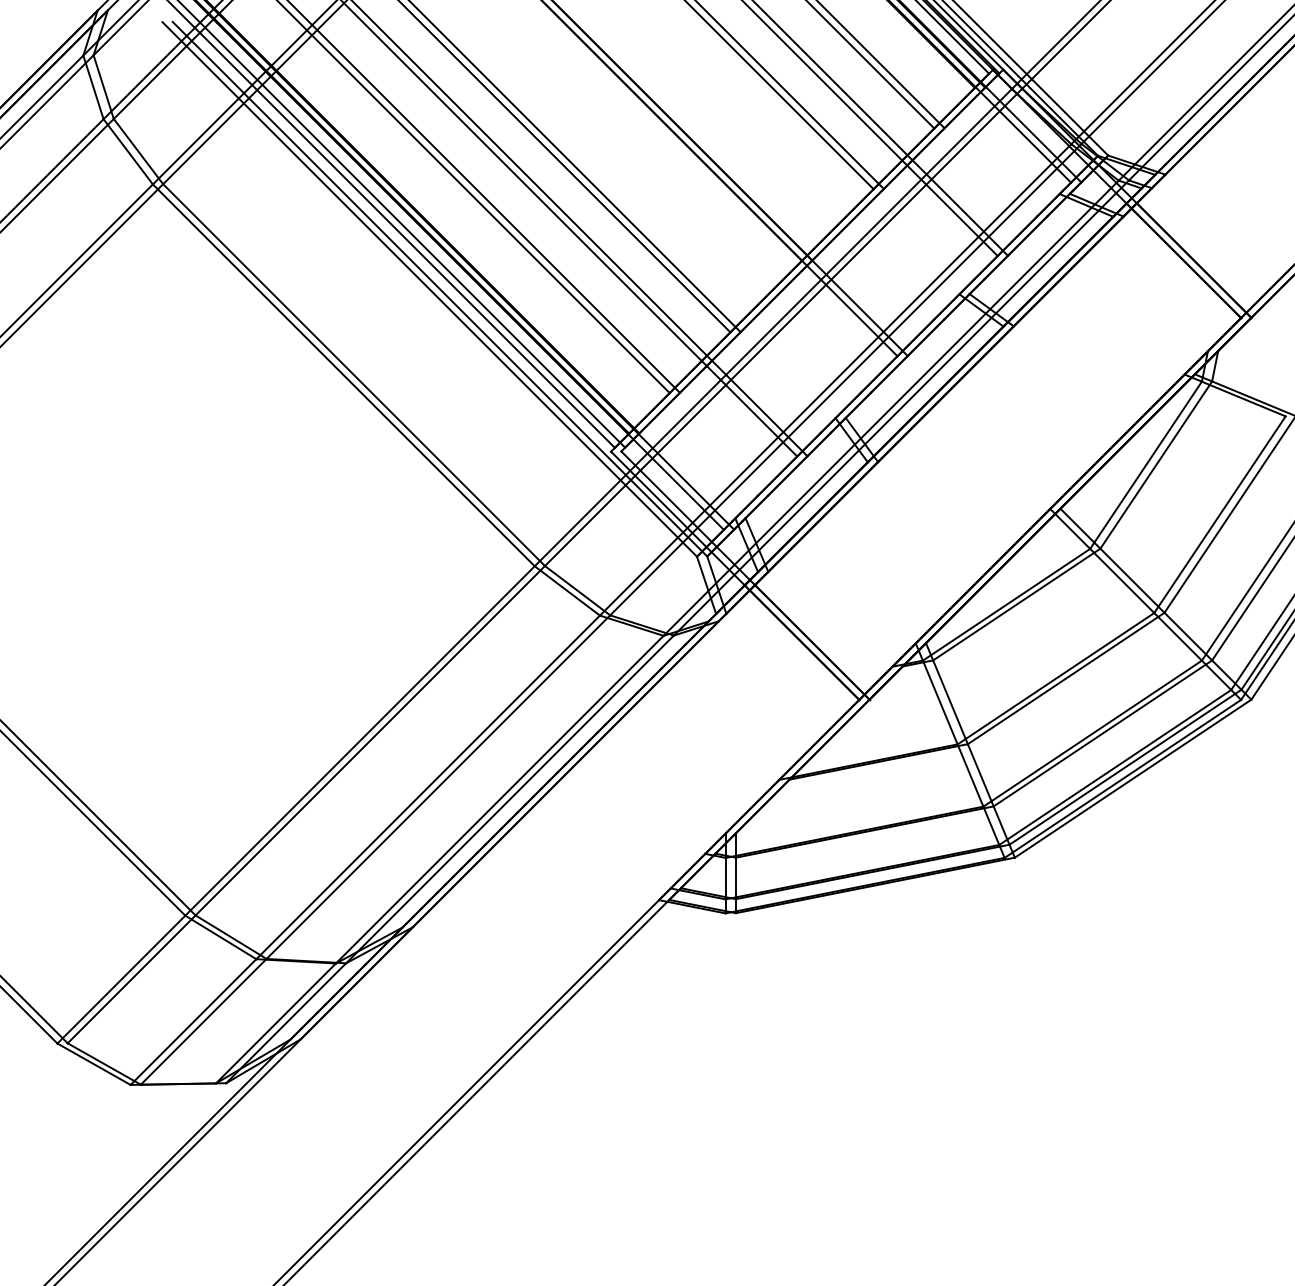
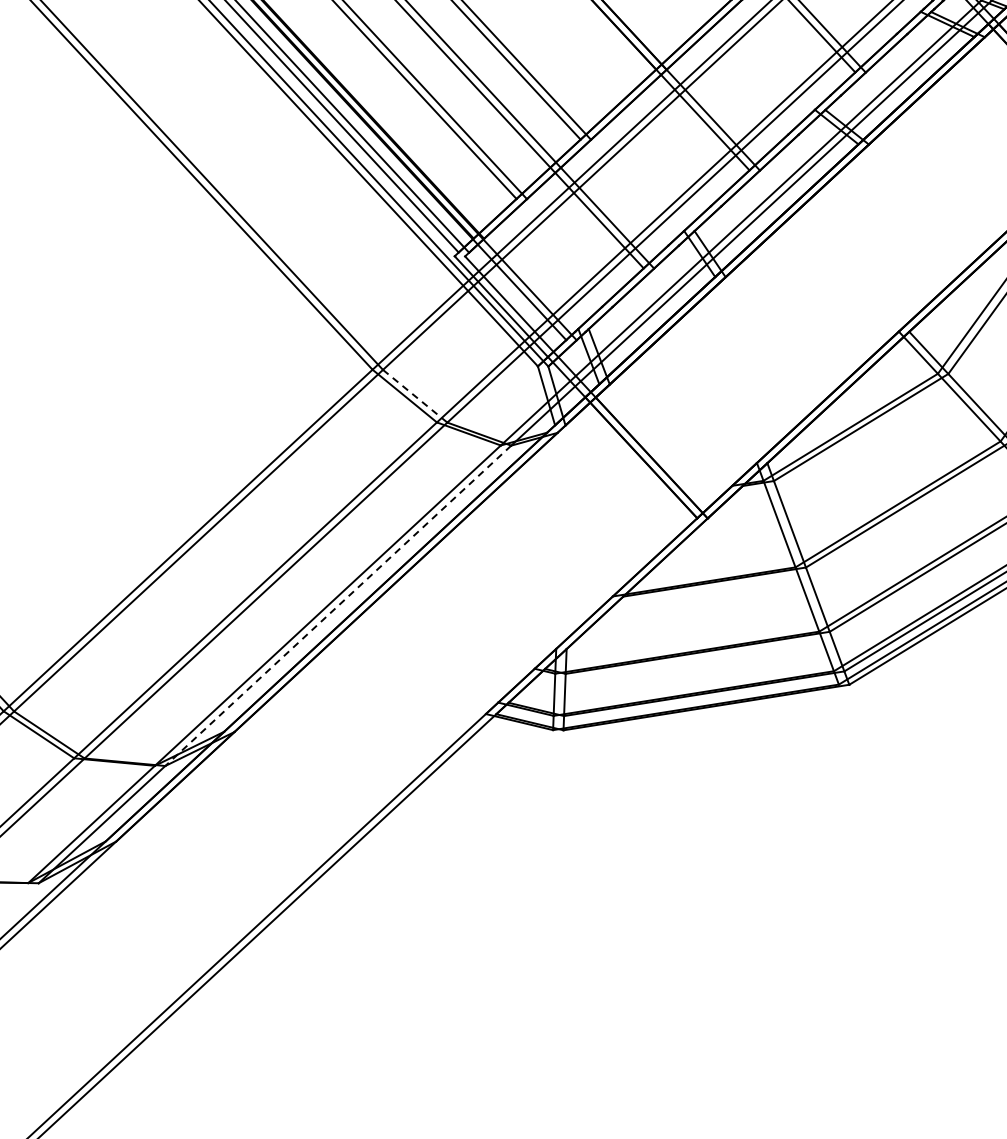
line: (577, 590) -> (415, 396), solid -> dashed
line: (509, 799) -> (337, 605), solid -> dashed

